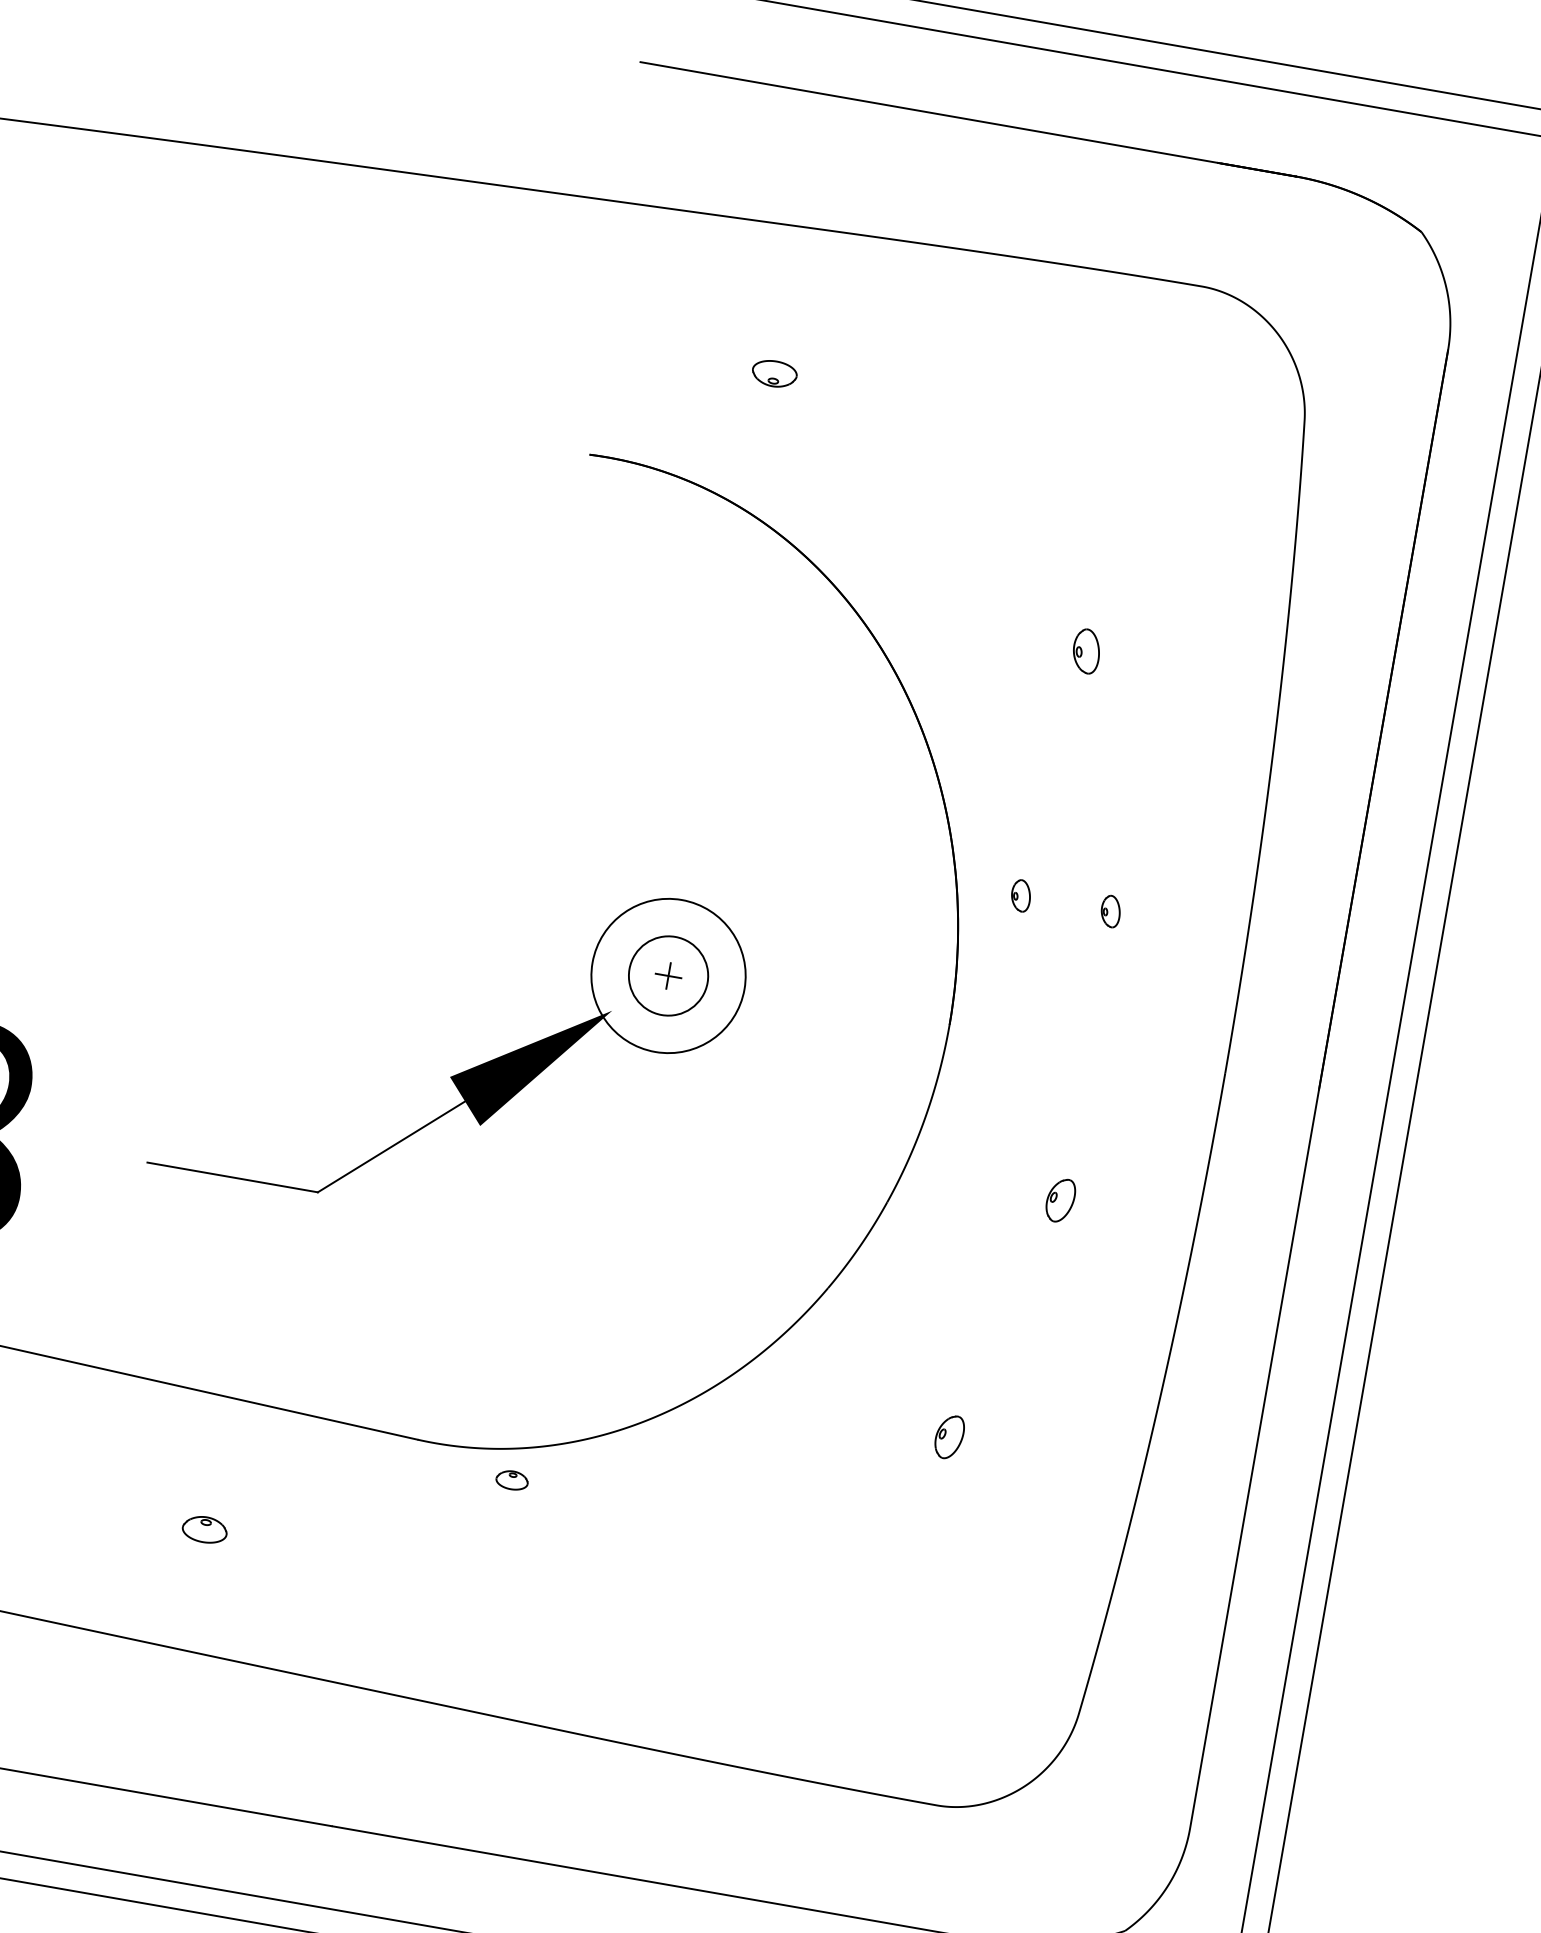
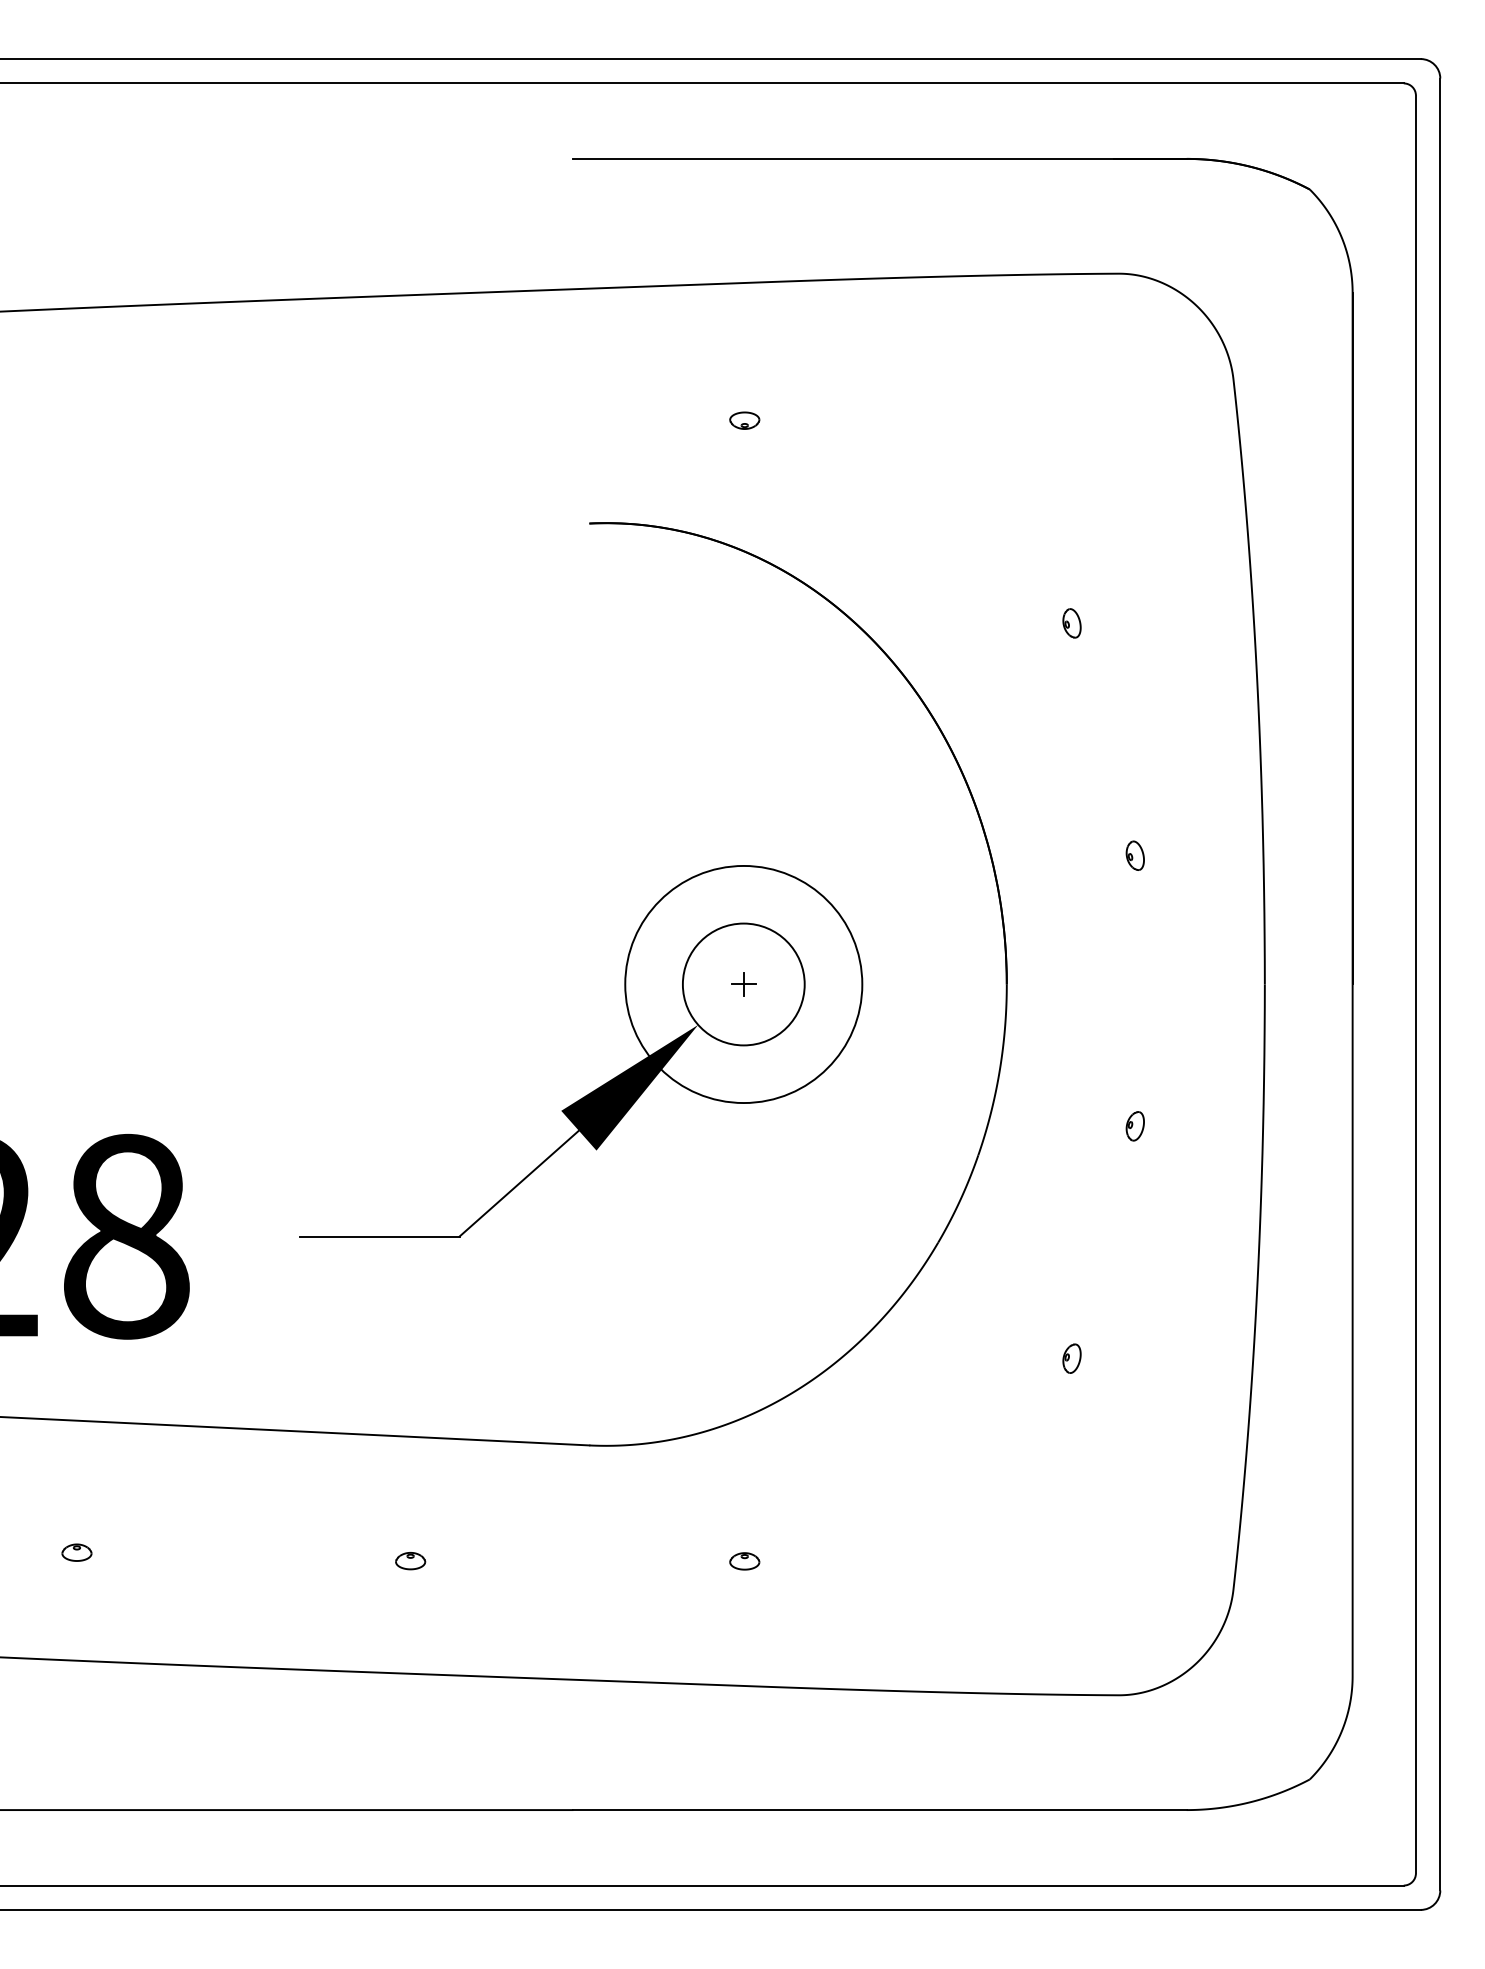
part: (774, 373) -> (744, 420), size x0.71
part: (1086, 651) -> (1071, 623), size x0.71
part: (1020, 895) -> (1050, 855), removed
circle: (668, 975) -> (743, 984), size x1.67
circle: (668, 975) -> (743, 984), size x1.67
part: (1059, 1200) -> (1134, 1126), size x0.71
part: (948, 1436) -> (1071, 1358), size x0.71
part: (511, 1480) -> (744, 1561), moved
part: (204, 1530) -> (410, 1561), size x0.71

